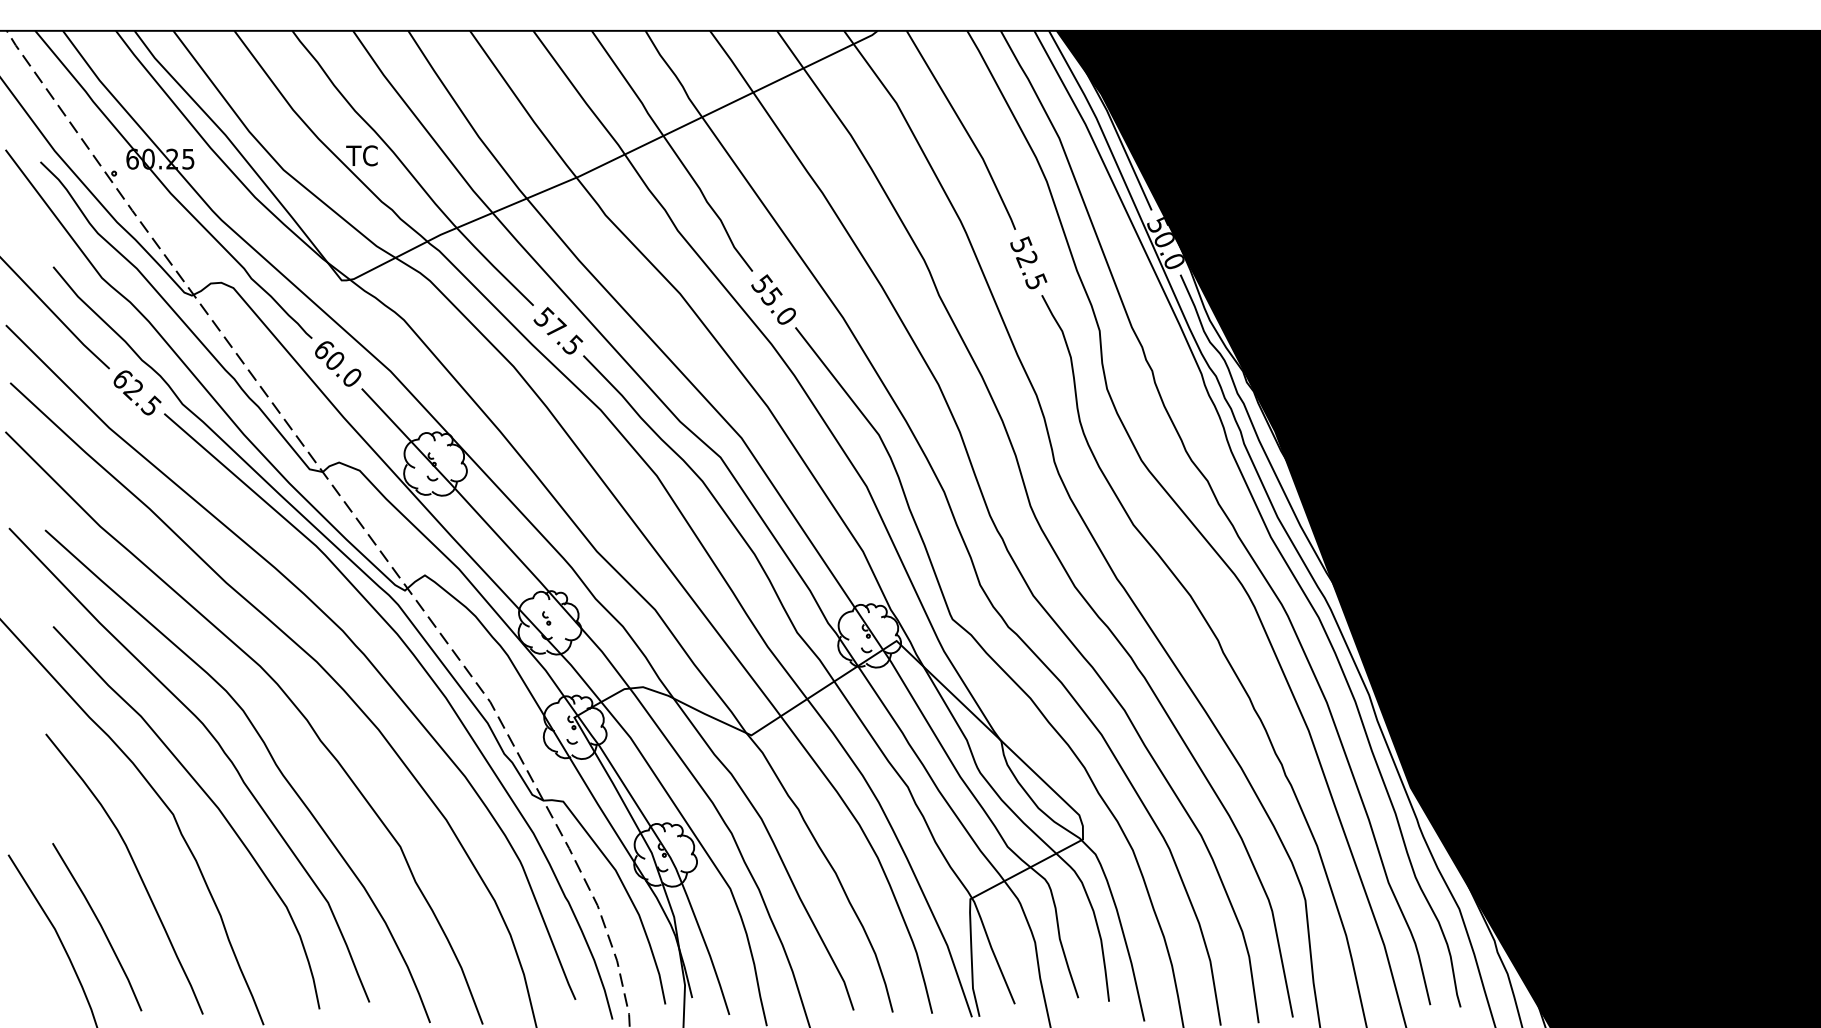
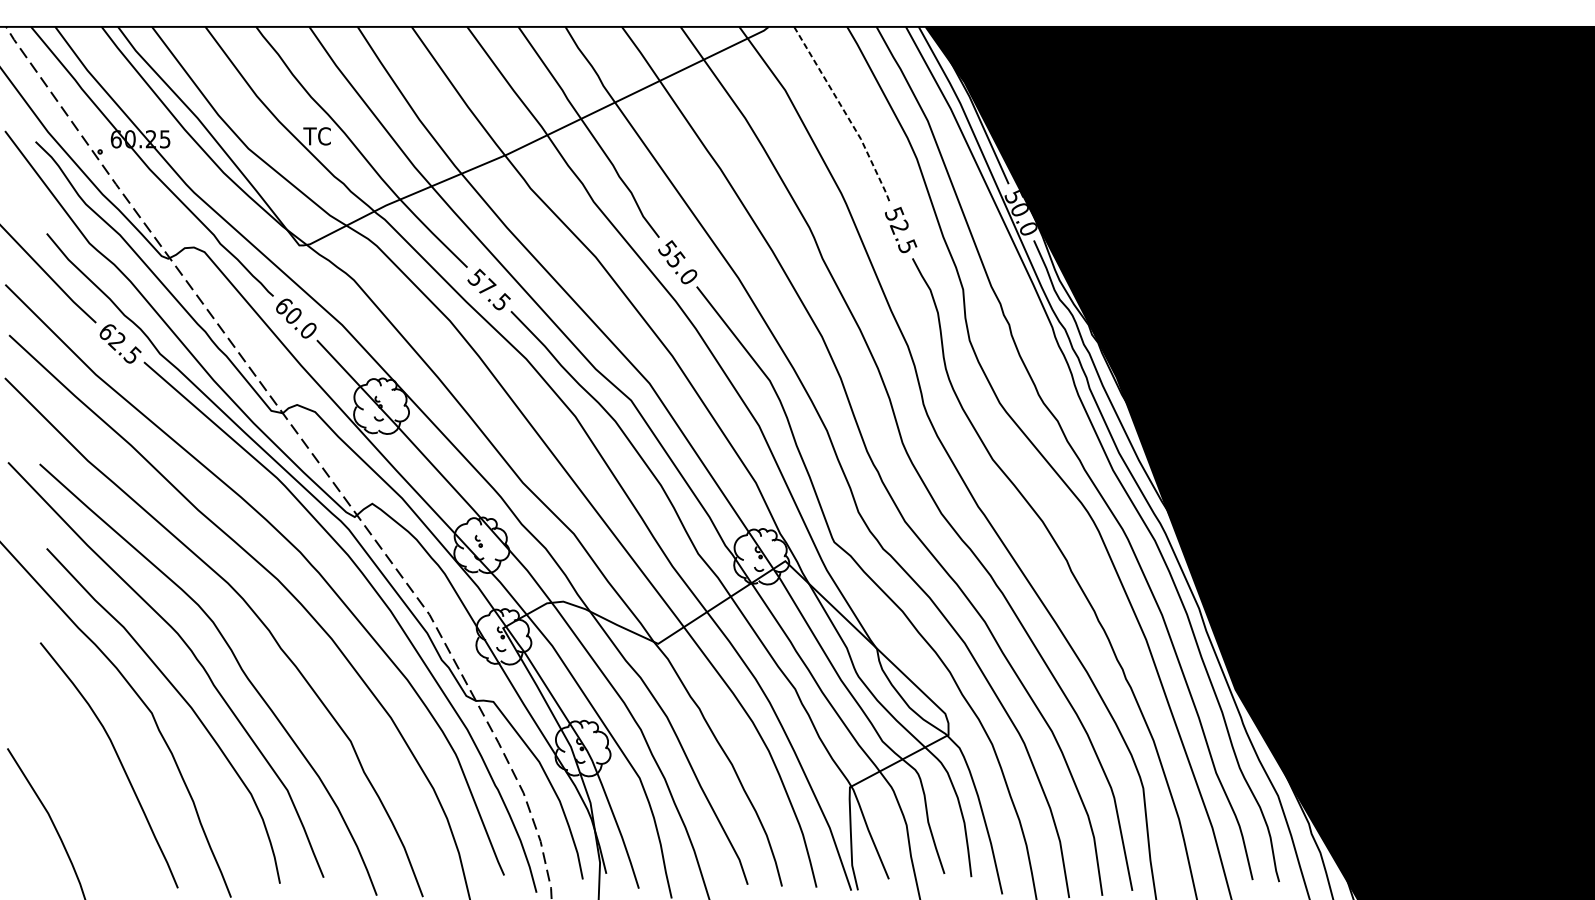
line: (965, 129) -> (845, 113), solid -> dashed
line: (99, 925) -> (87, 810), removed

